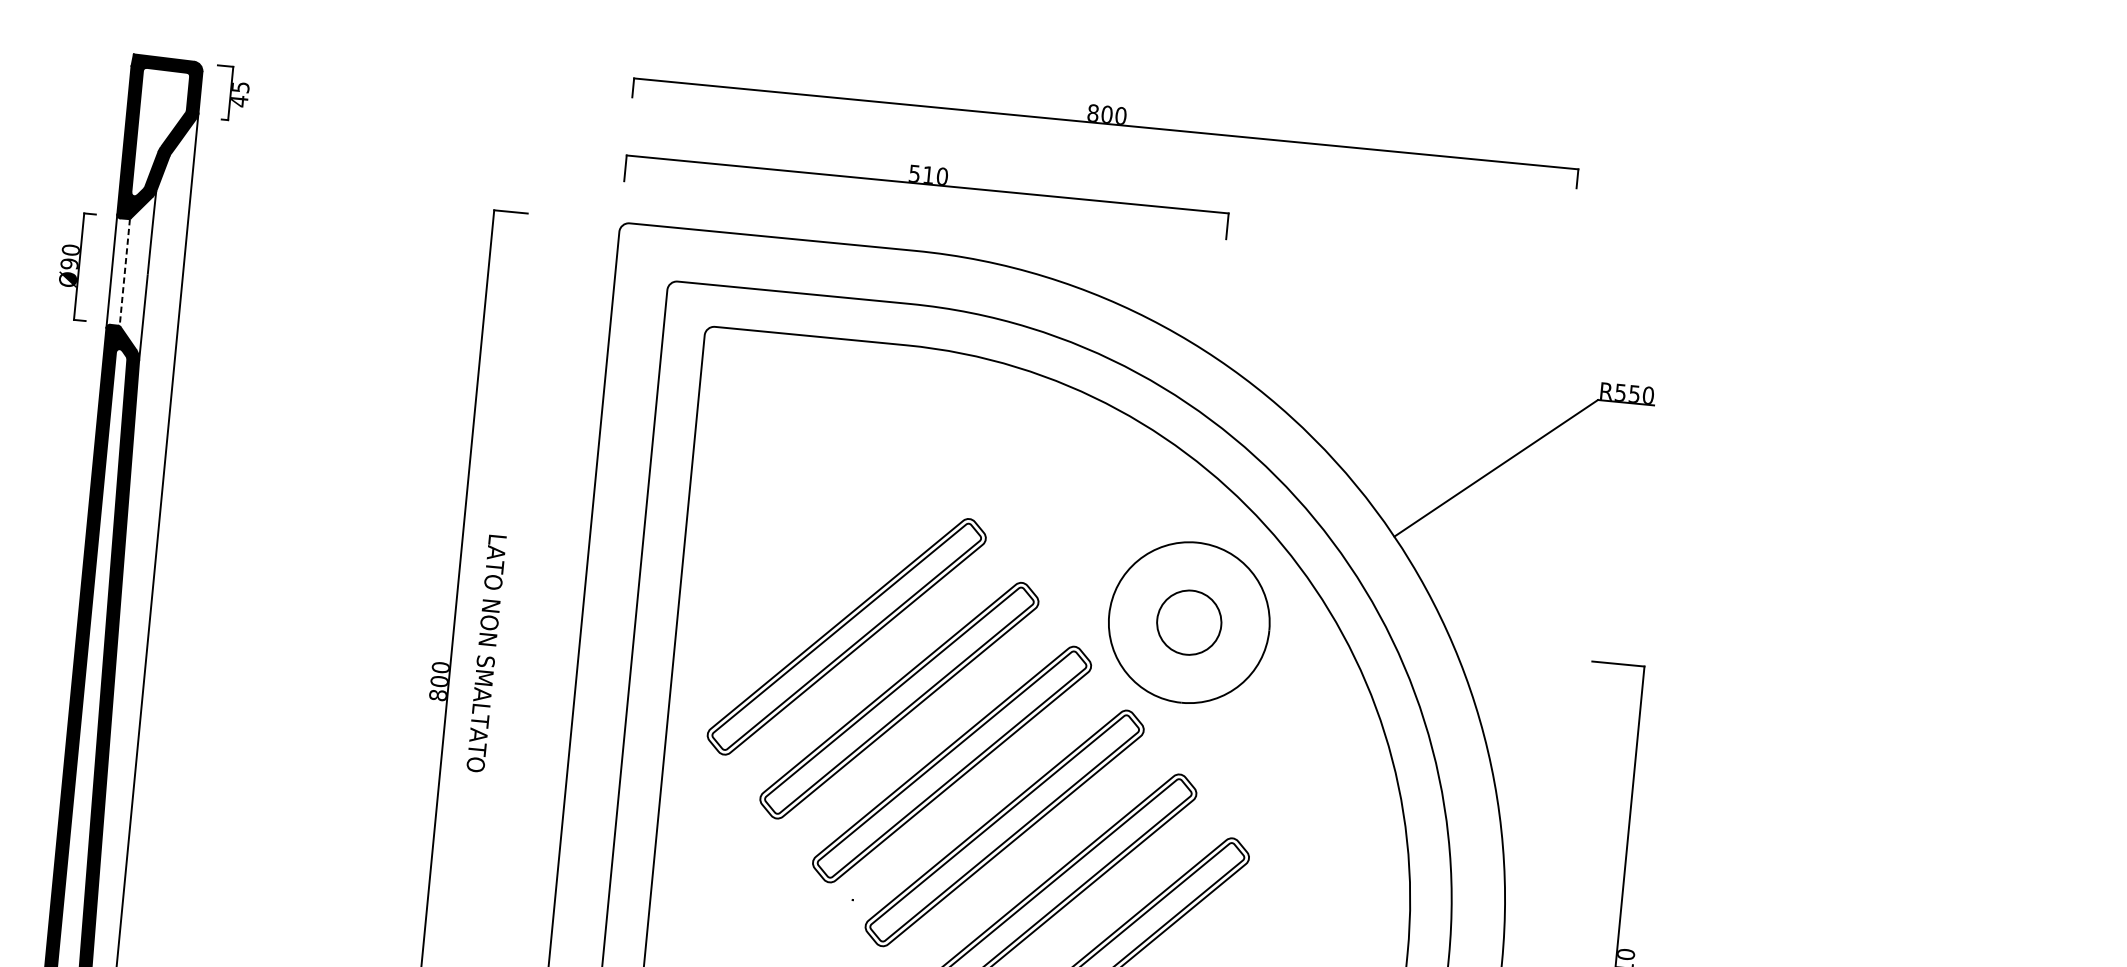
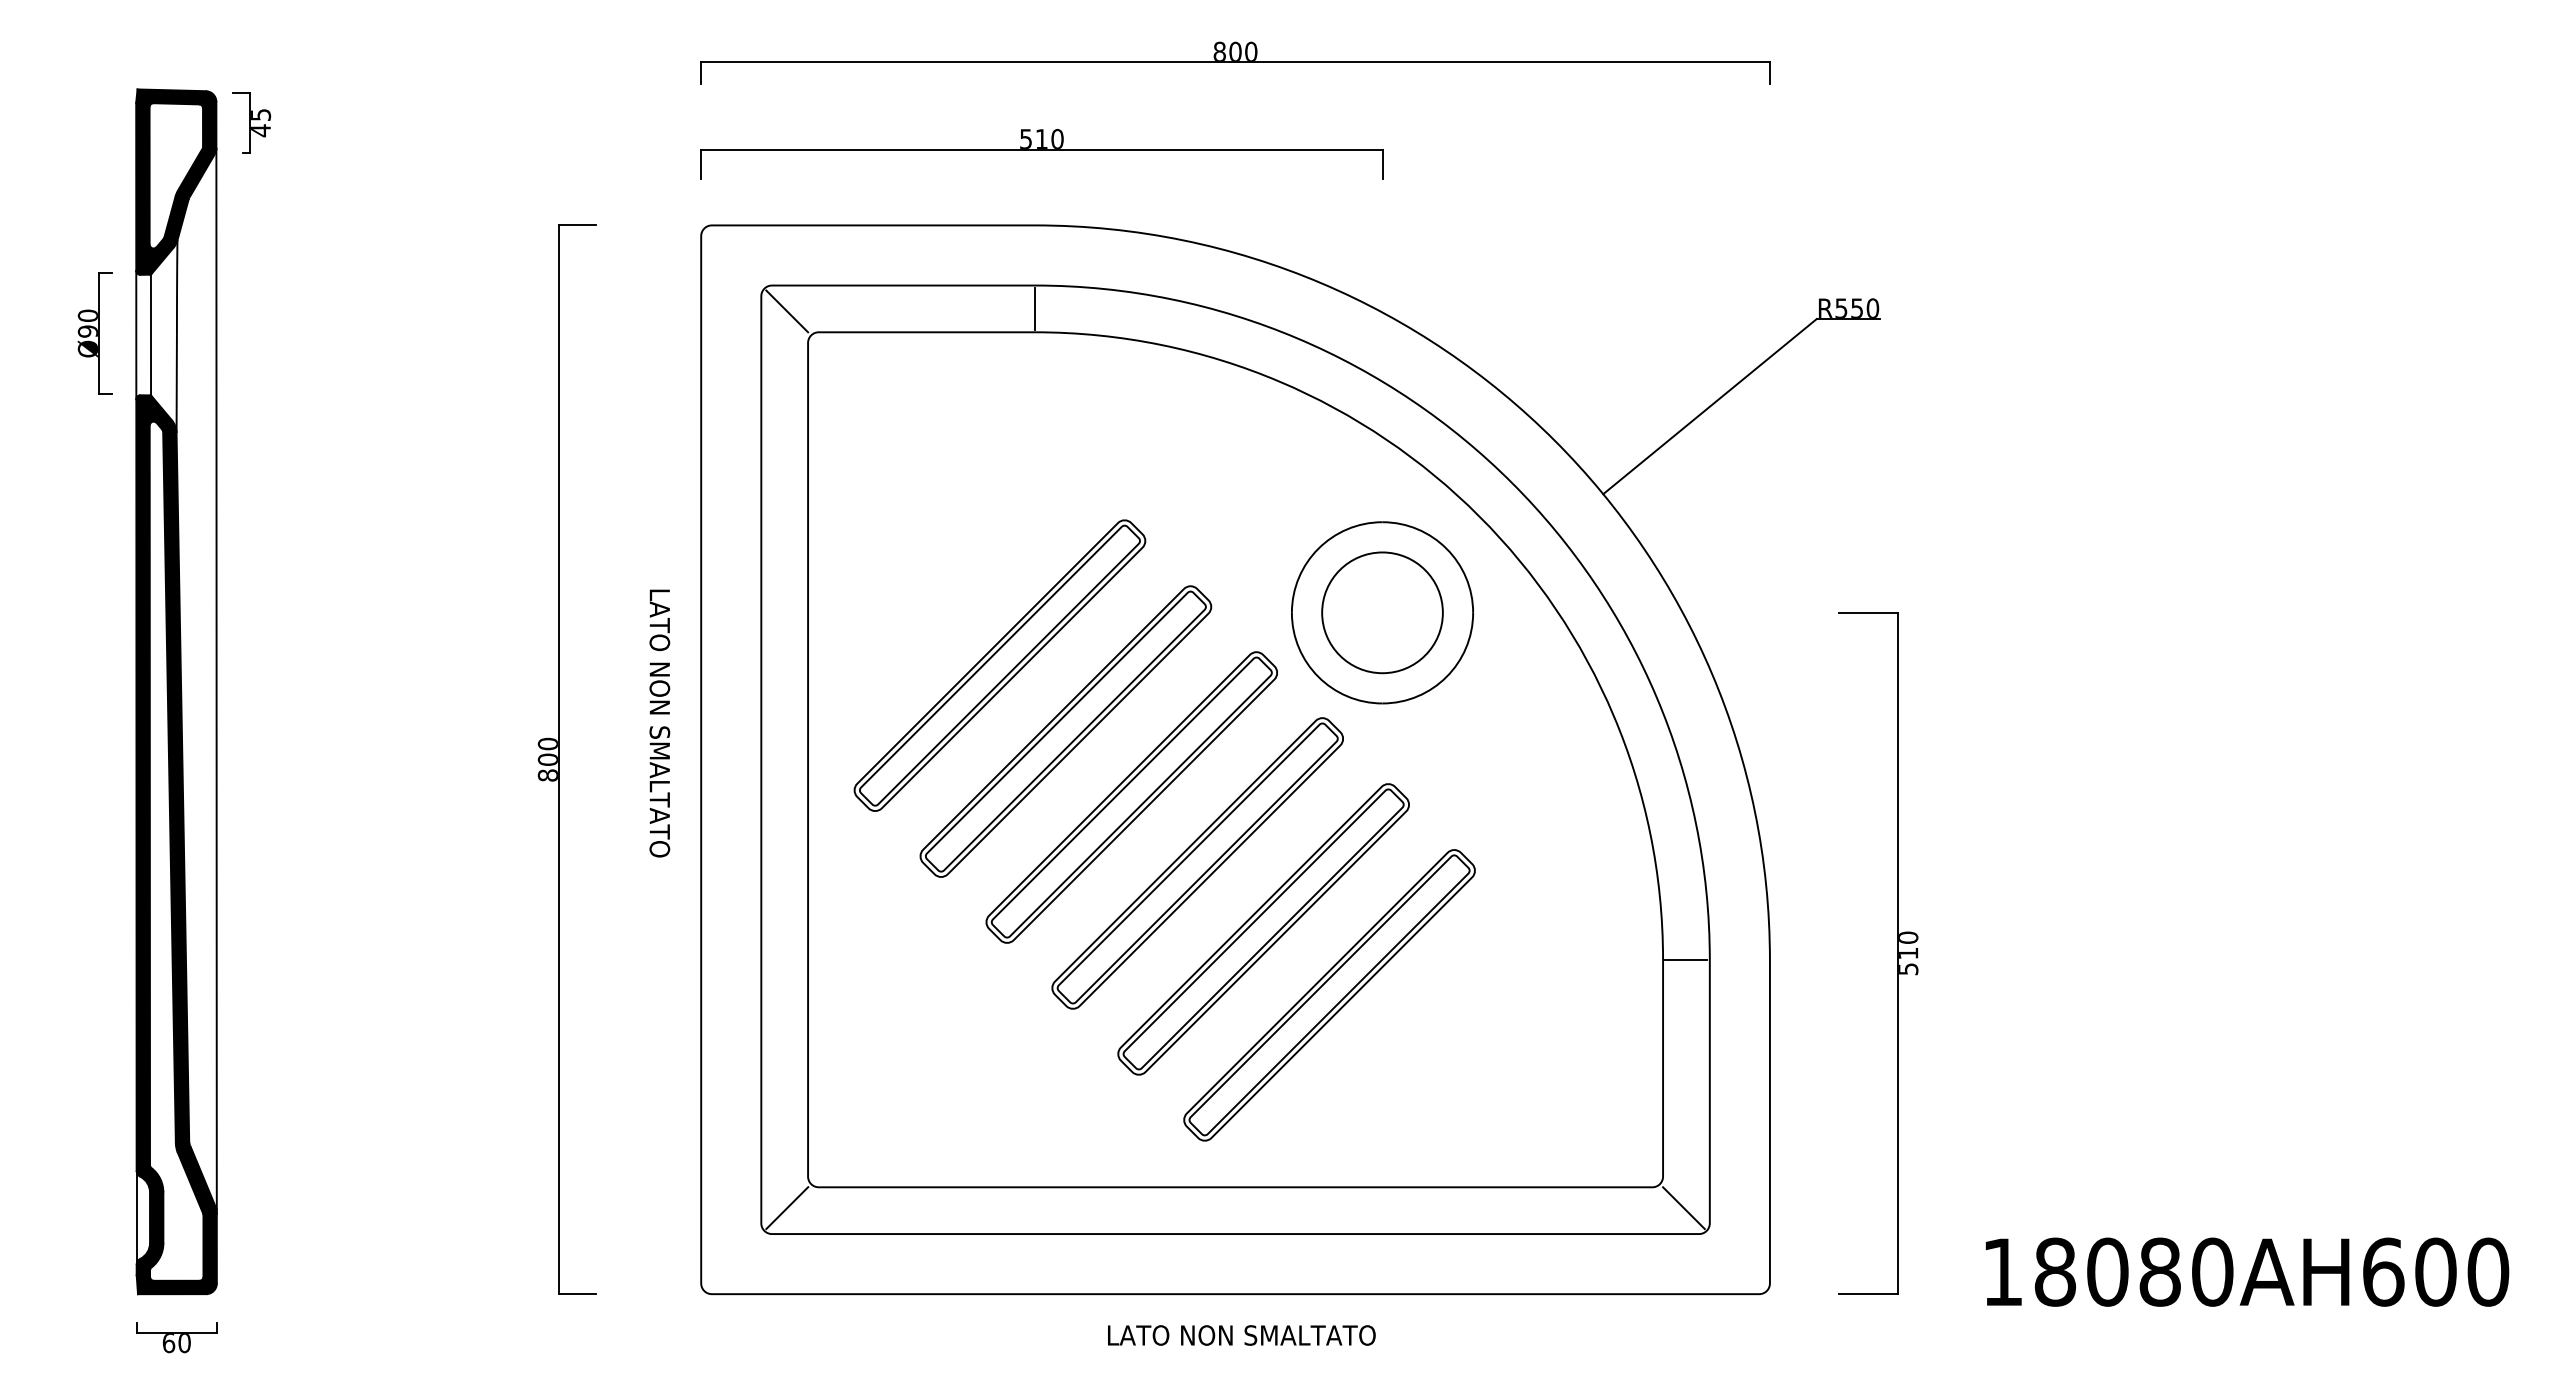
line: (125, 272) -> (151, 335), dashed -> solid
line: (689, 305) -> (787, 311), added
line: (908, 325) -> (1035, 309), added
circle: (1189, 622) -> (1382, 612), size x1.67
text: (486, 653) -> (659, 723), moved
line: (1428, 955) -> (1686, 960), added

